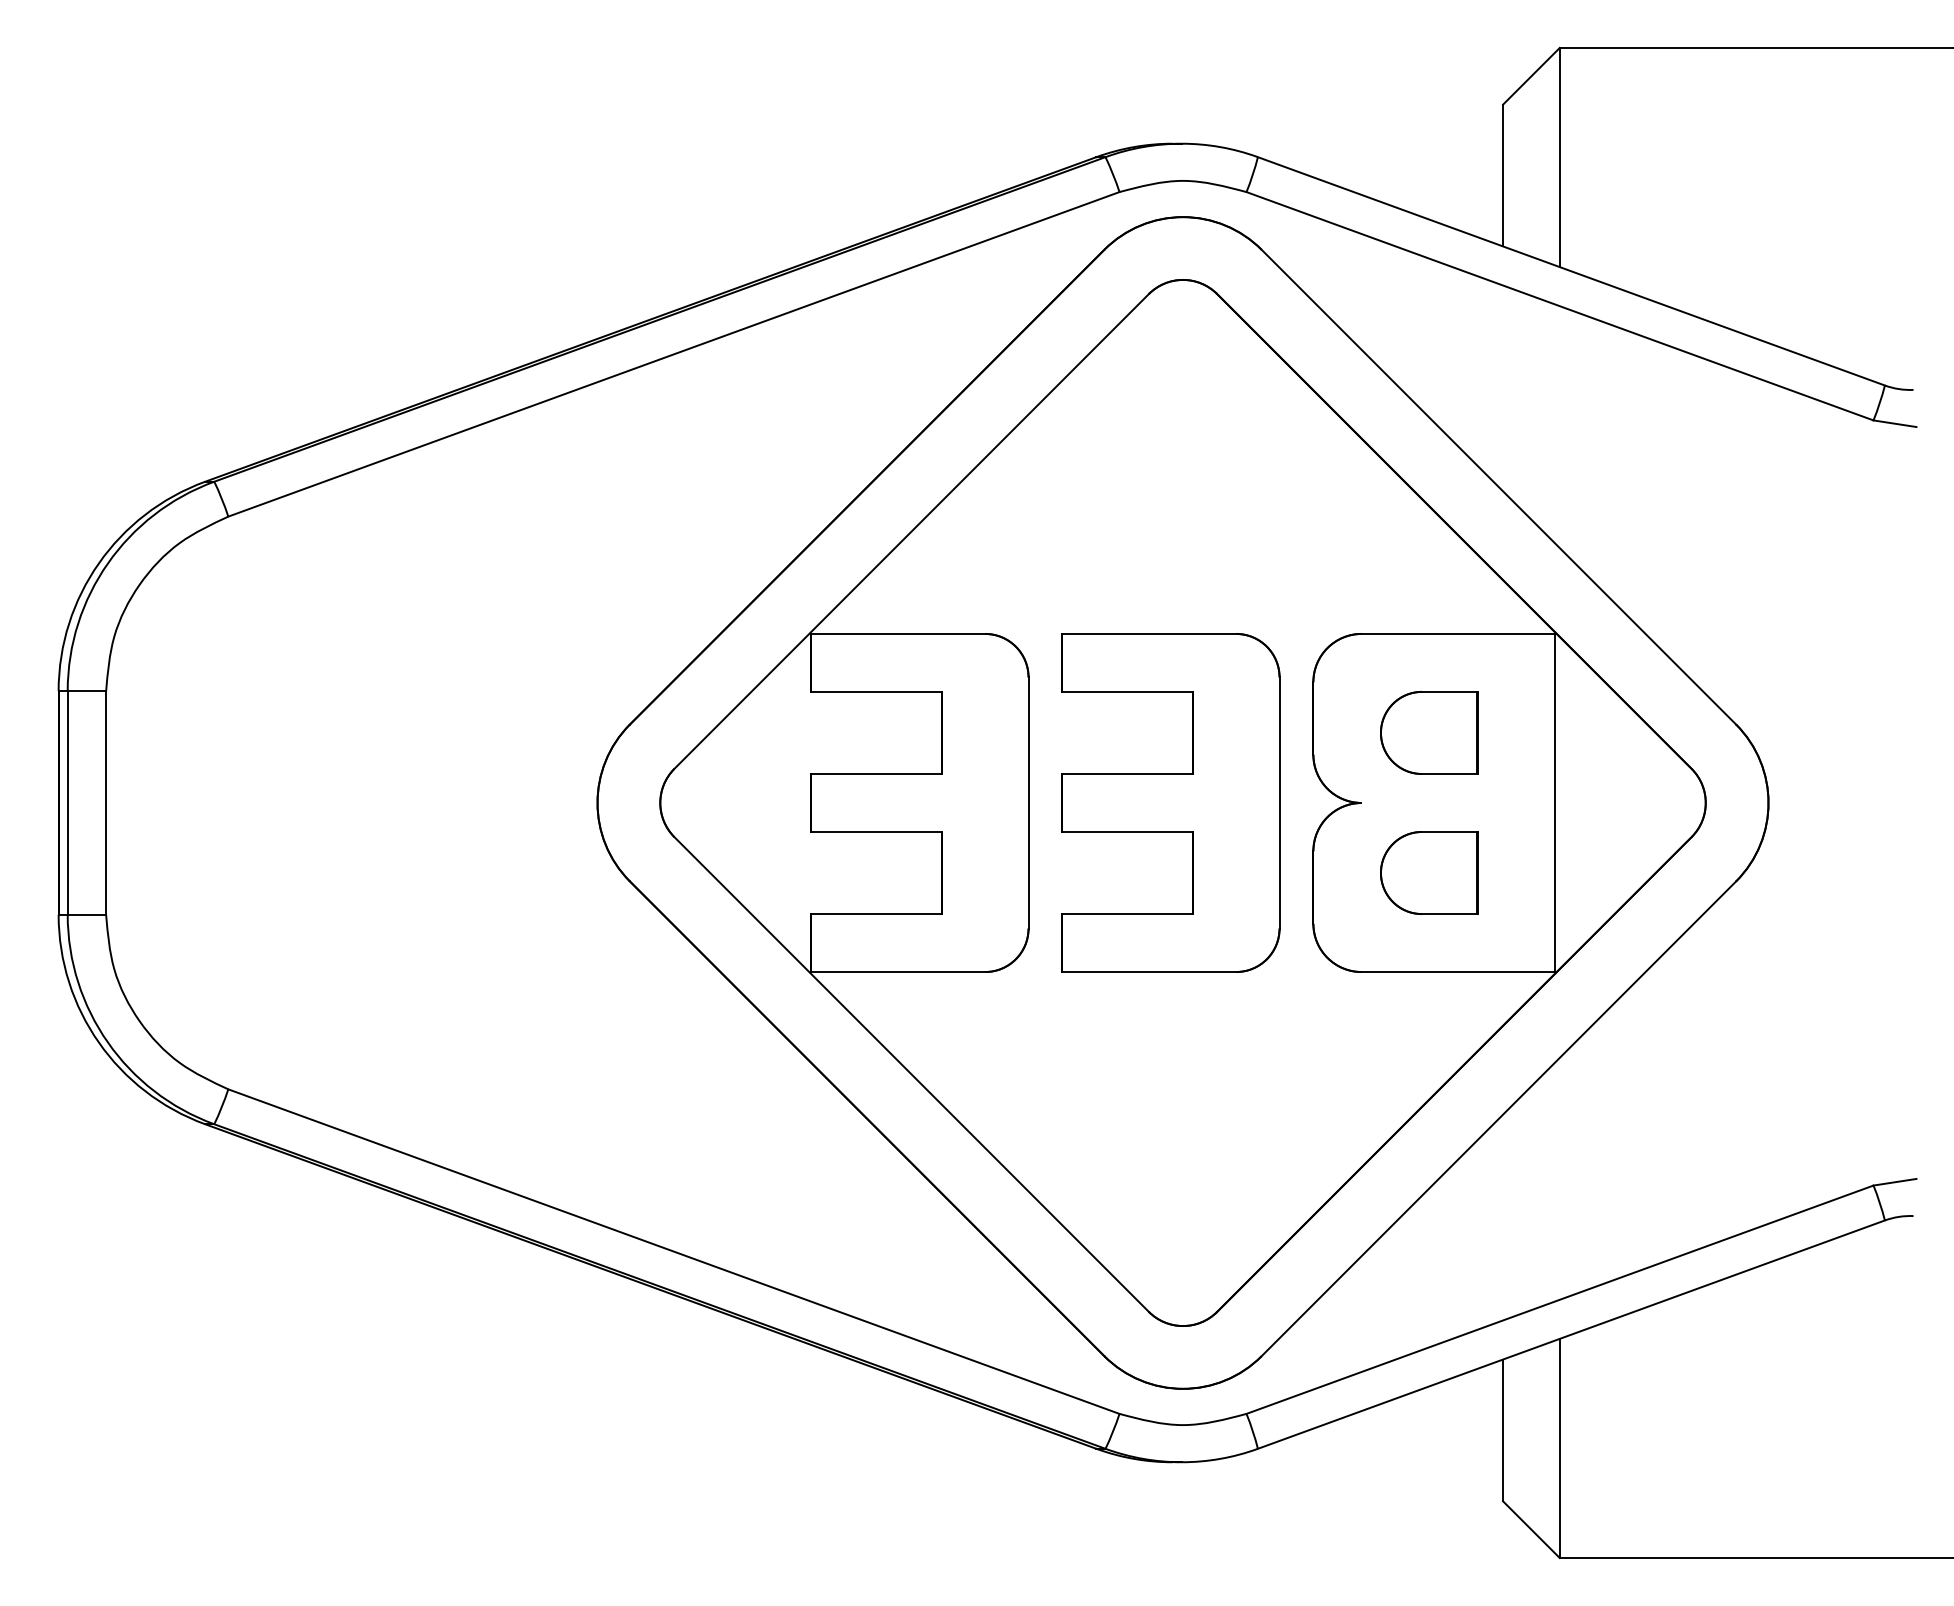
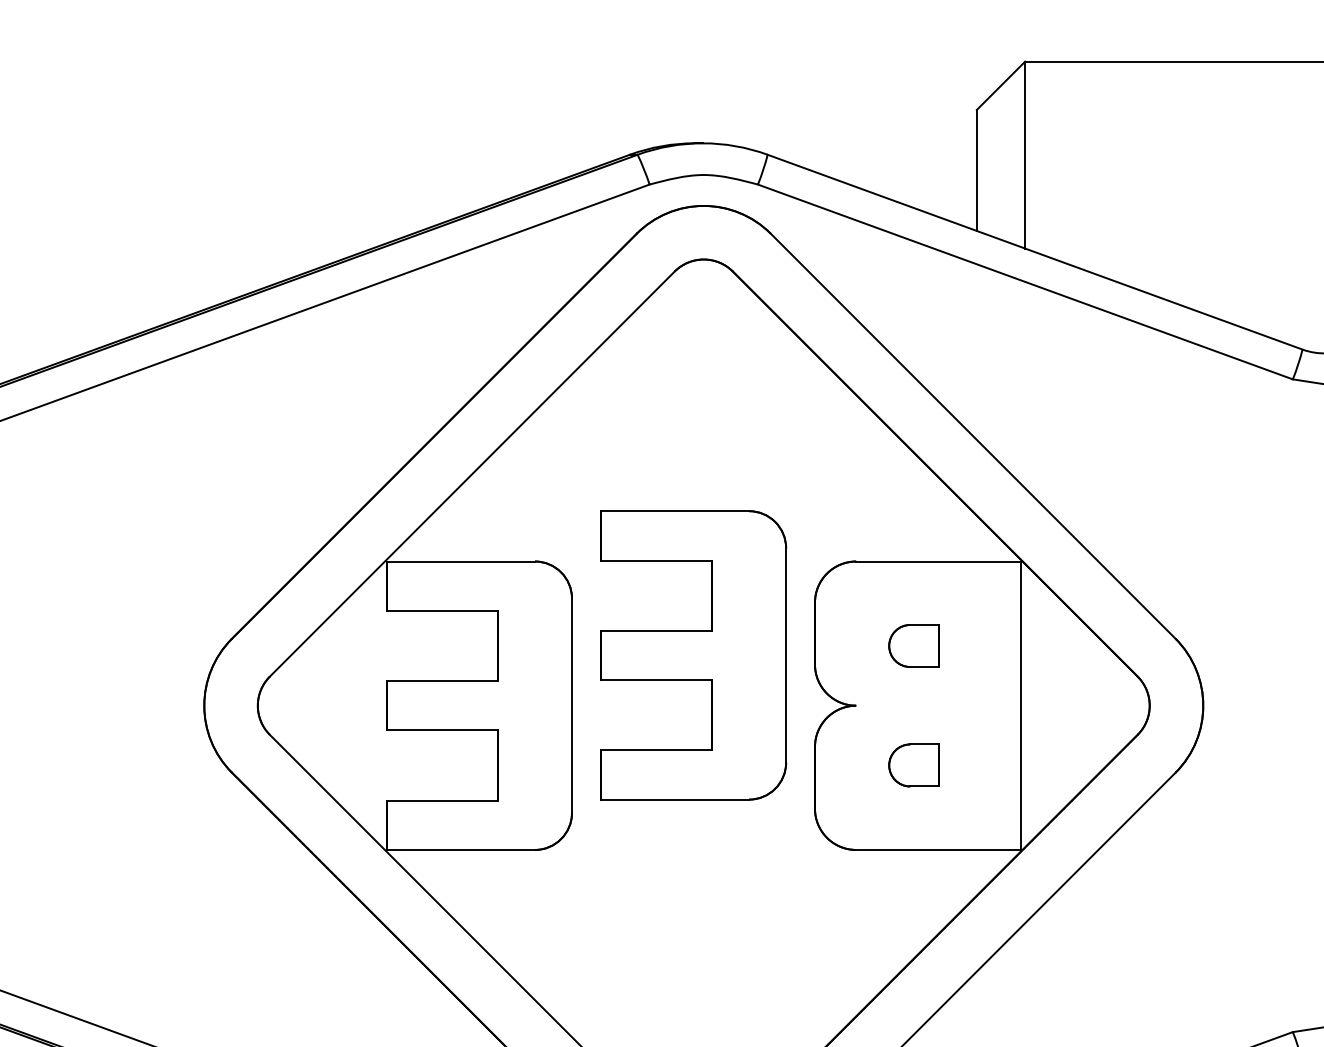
part: (1429, 732) -> (914, 645), size x0.6
part: (1170, 802) -> (693, 654), moved
part: (1429, 872) -> (914, 765), size x0.6

